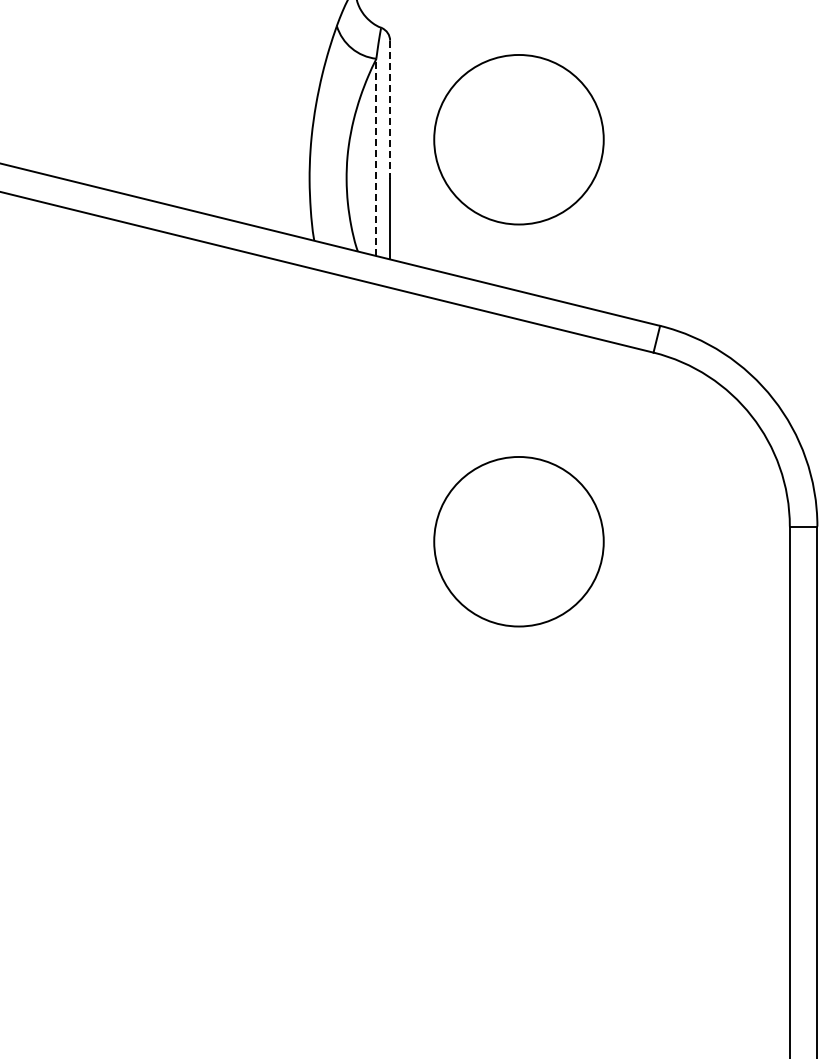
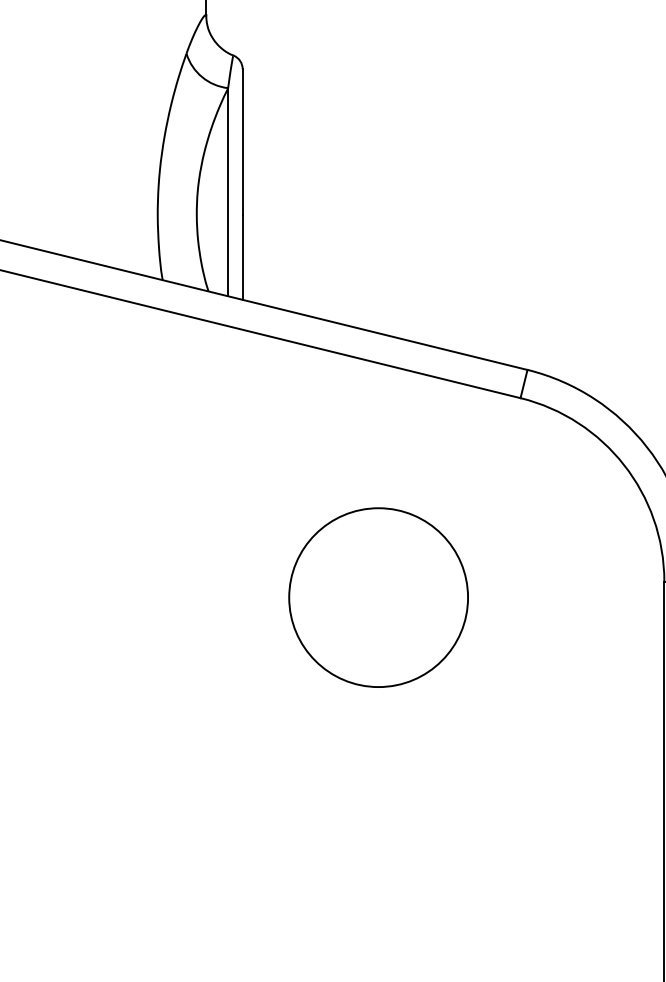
line: (390, 109) -> (243, 141), dashed -> solid
circle: (518, 139) -> (378, 173), removed
line: (376, 157) -> (228, 192), dashed -> solid

